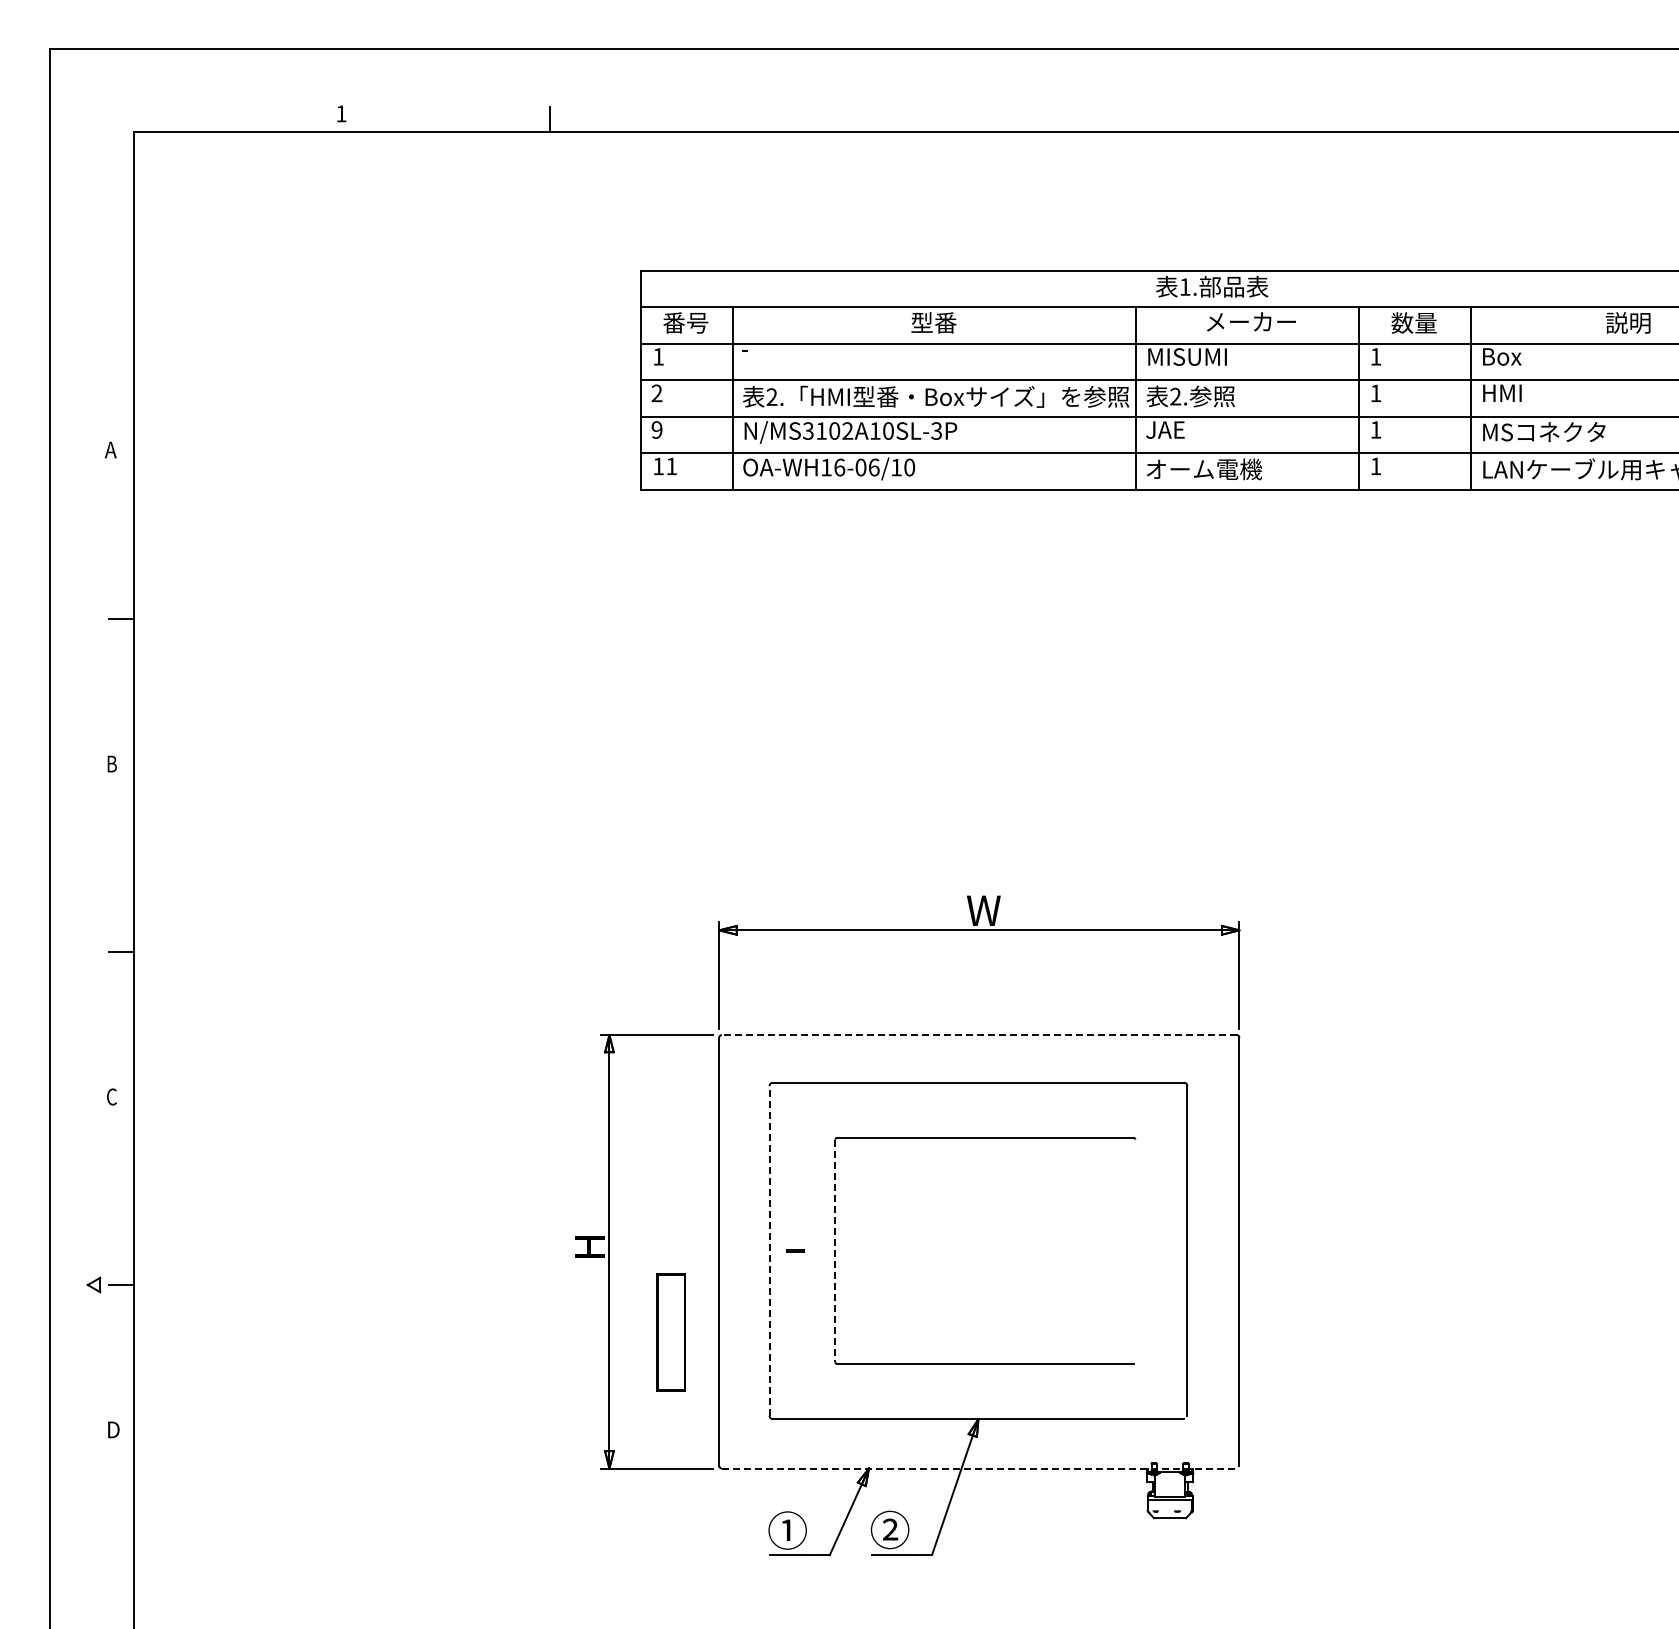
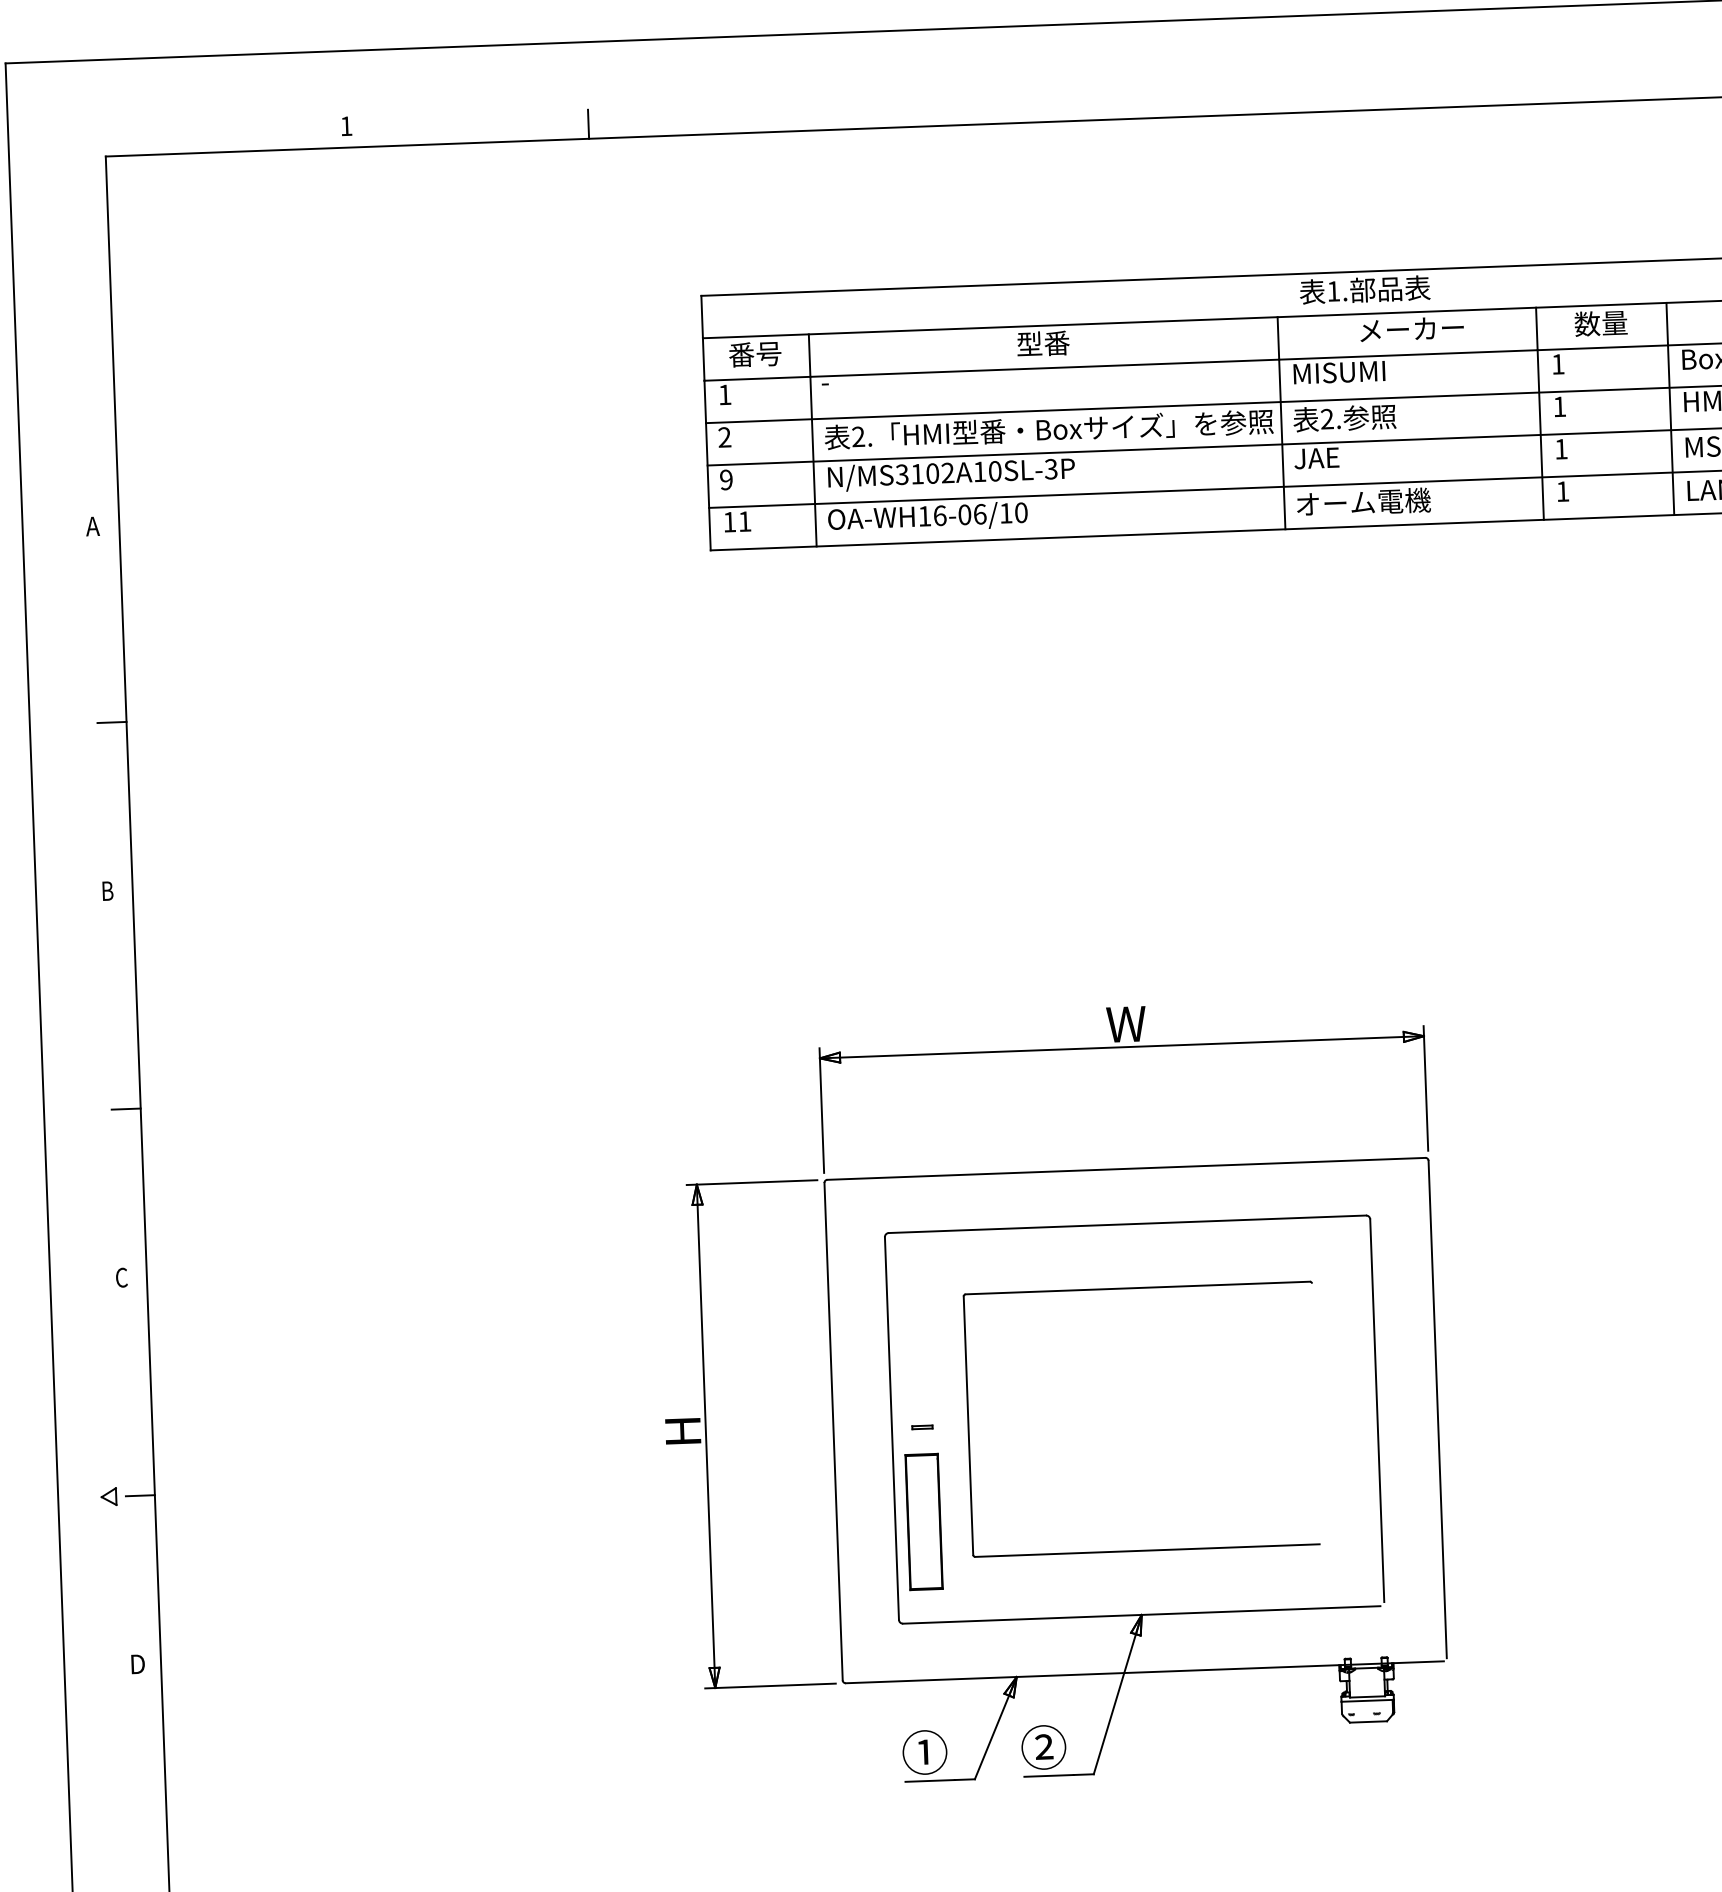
line: (978, 1035) -> (1125, 1169), dashed -> solid
line: (769, 1250) -> (891, 1428), dashed -> solid
line: (835, 1251) -> (968, 1426), dashed -> solid
part: (670, 1332) -> (923, 1522), moved
line: (979, 1468) -> (1145, 1672), dashed -> solid

